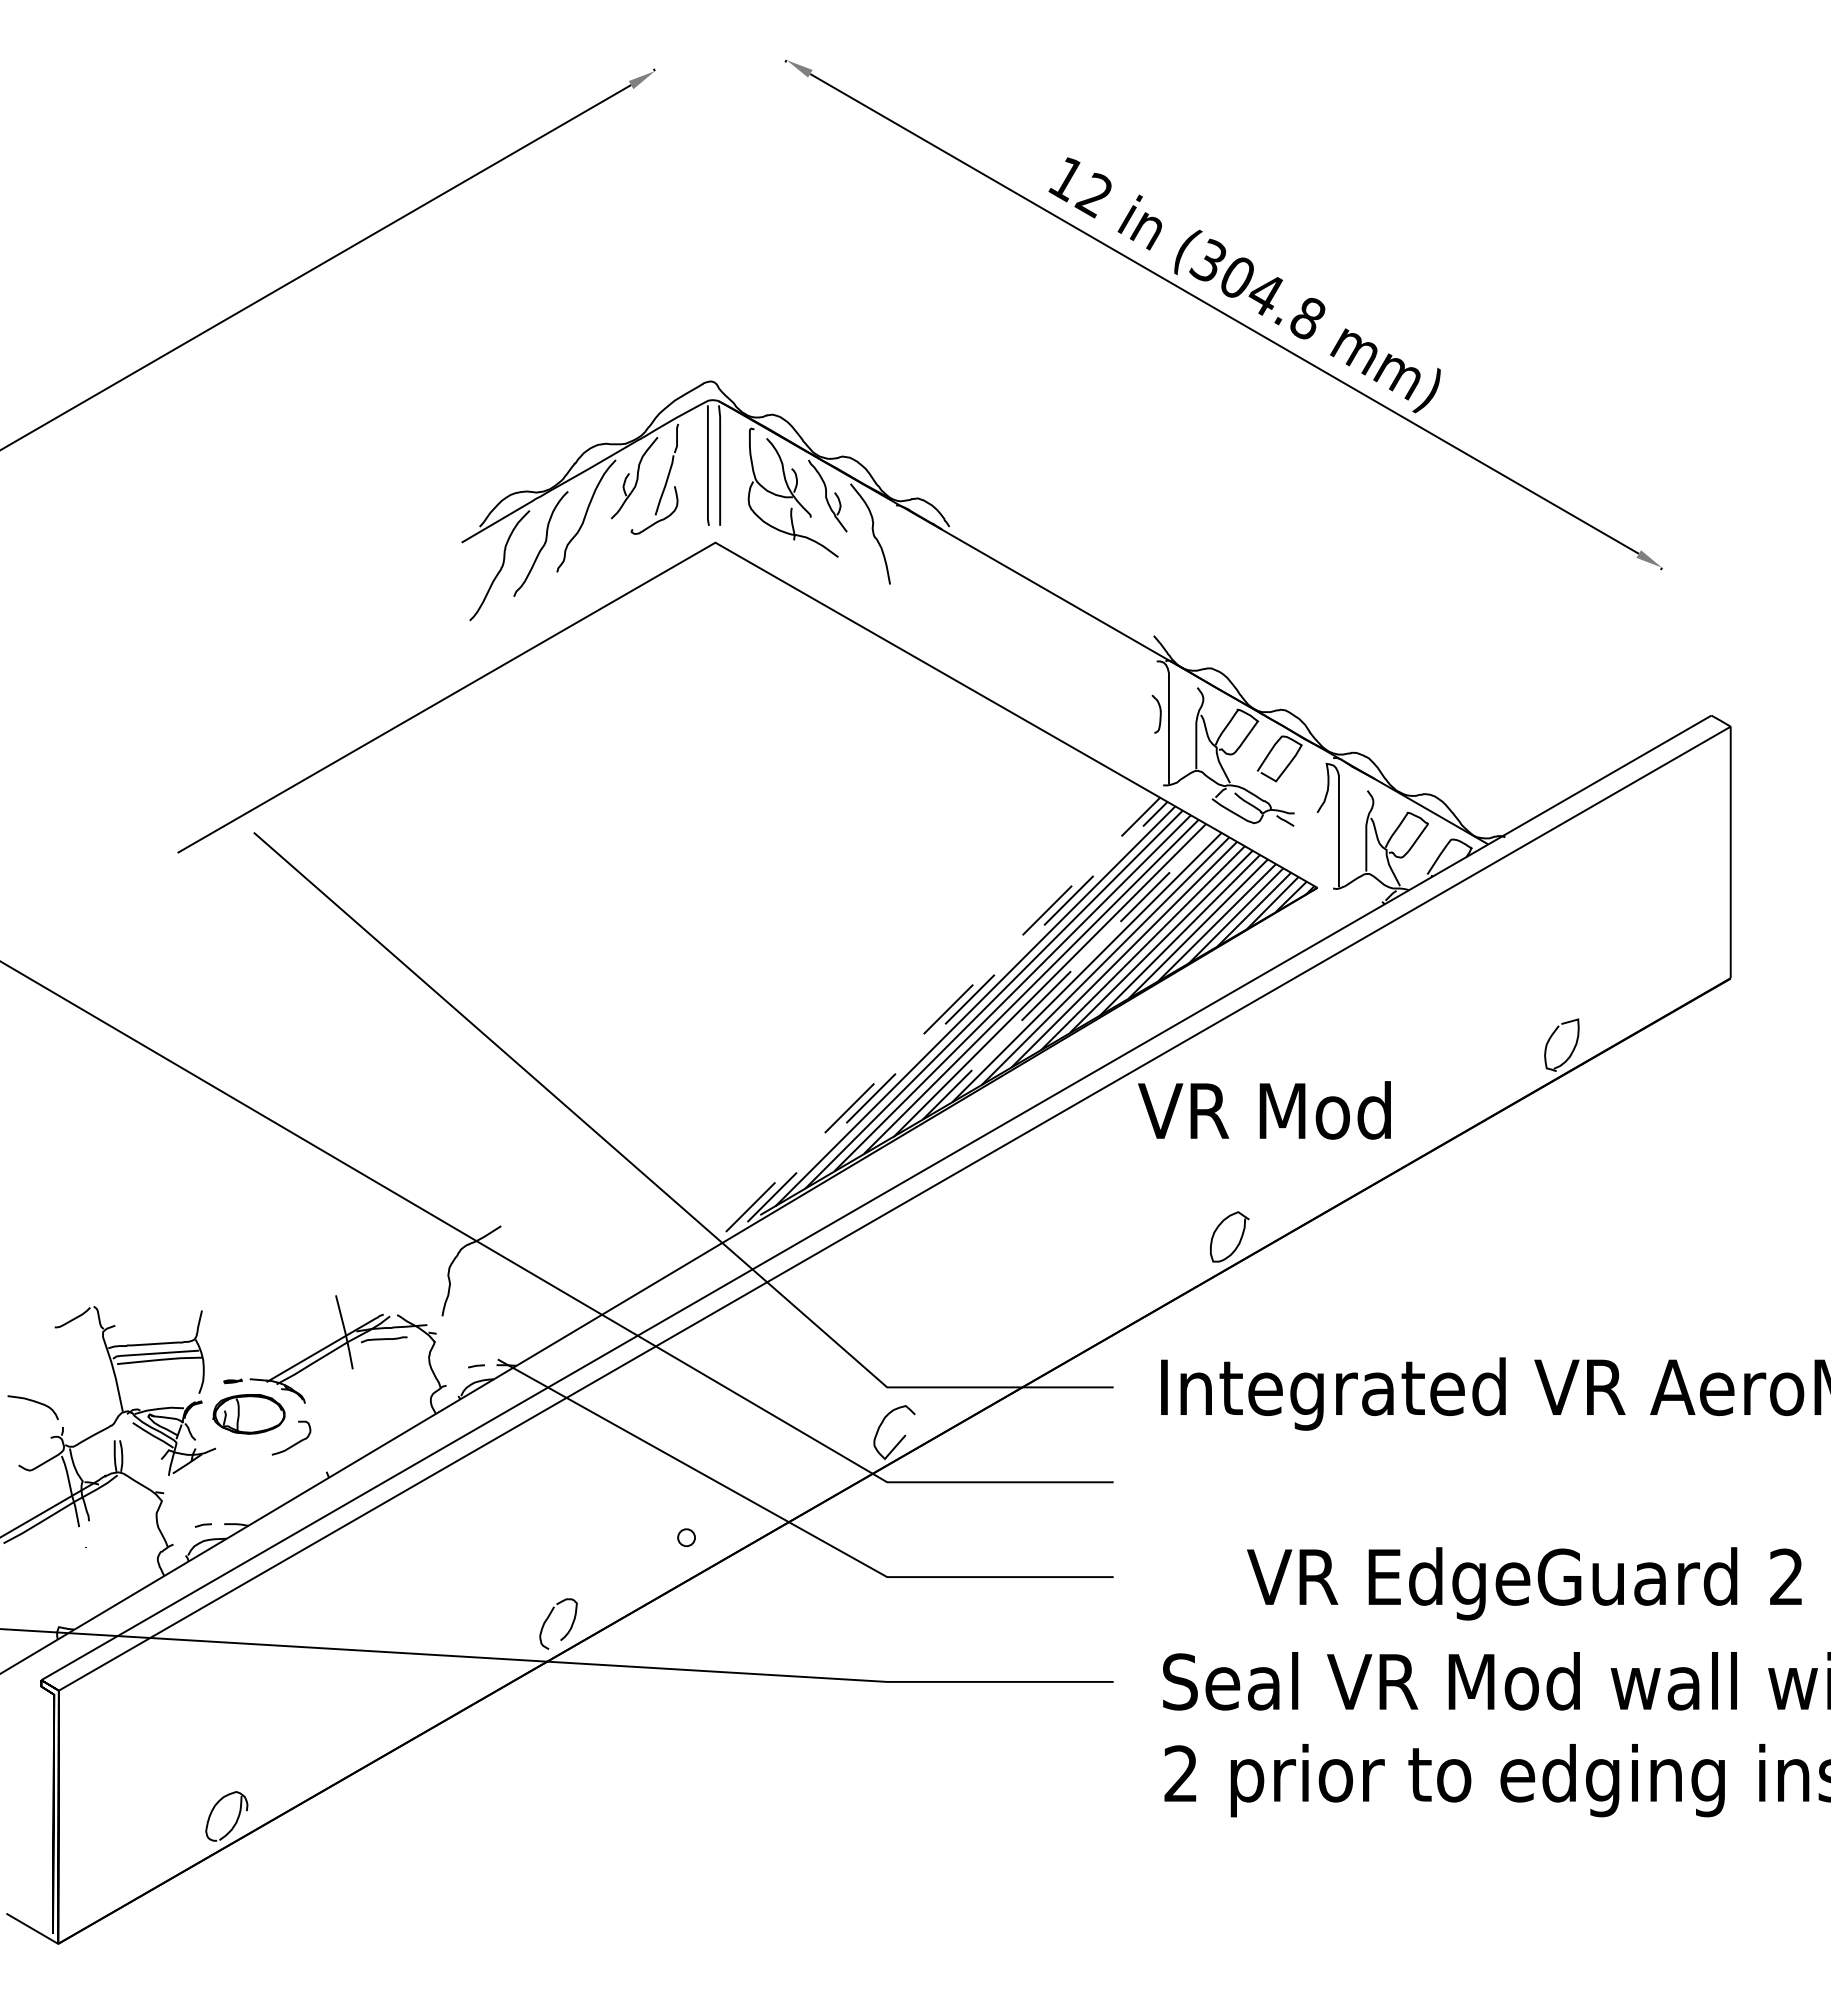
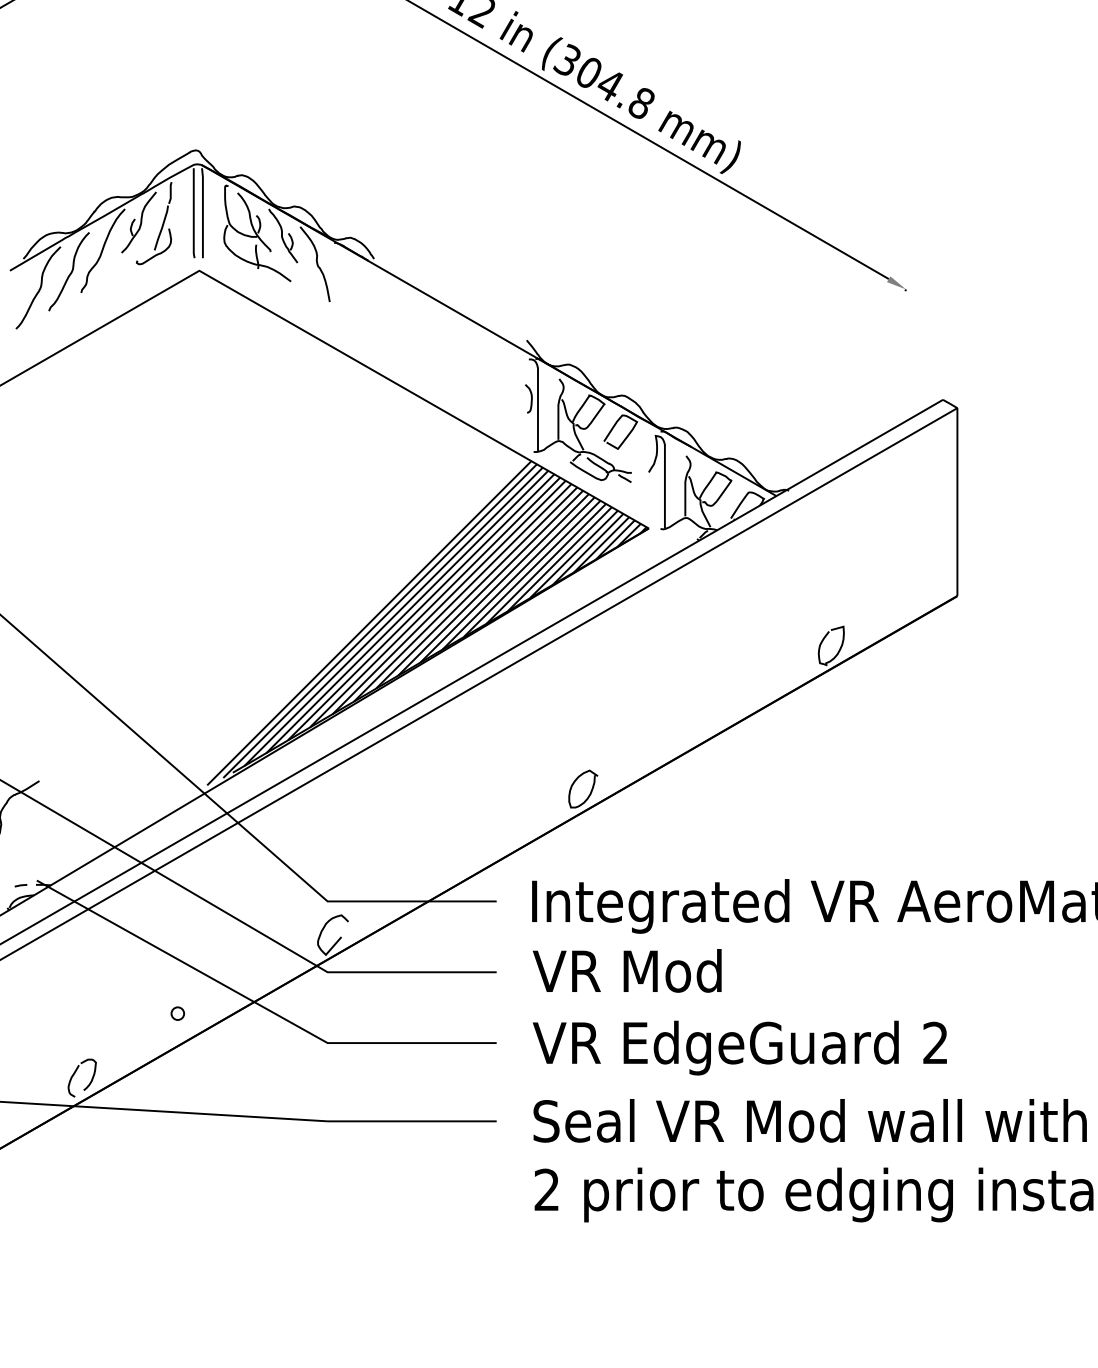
line: (1068, 974) -> (462, 593), dashed -> solid
line: (957, 1011) -> (380, 620), dashed -> solid
line: (943, 1014) -> (369, 623), dashed -> solid
text: (1264, 1110) -> (627, 970), moved
text: (1524, 1583) -> (739, 1047), moved

